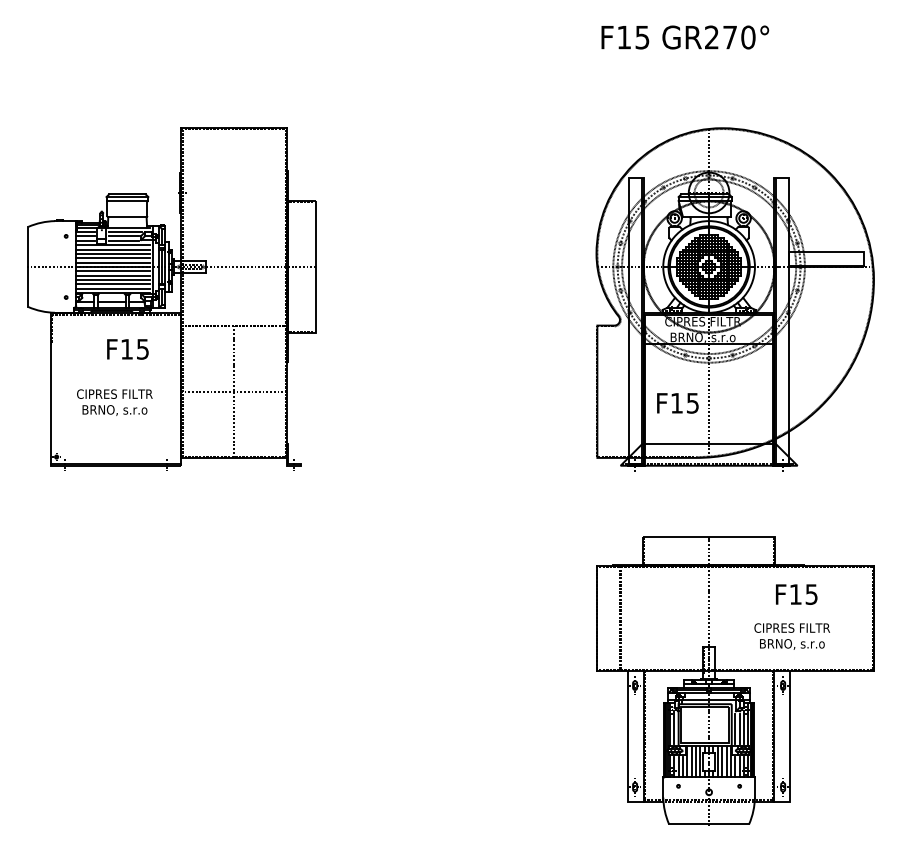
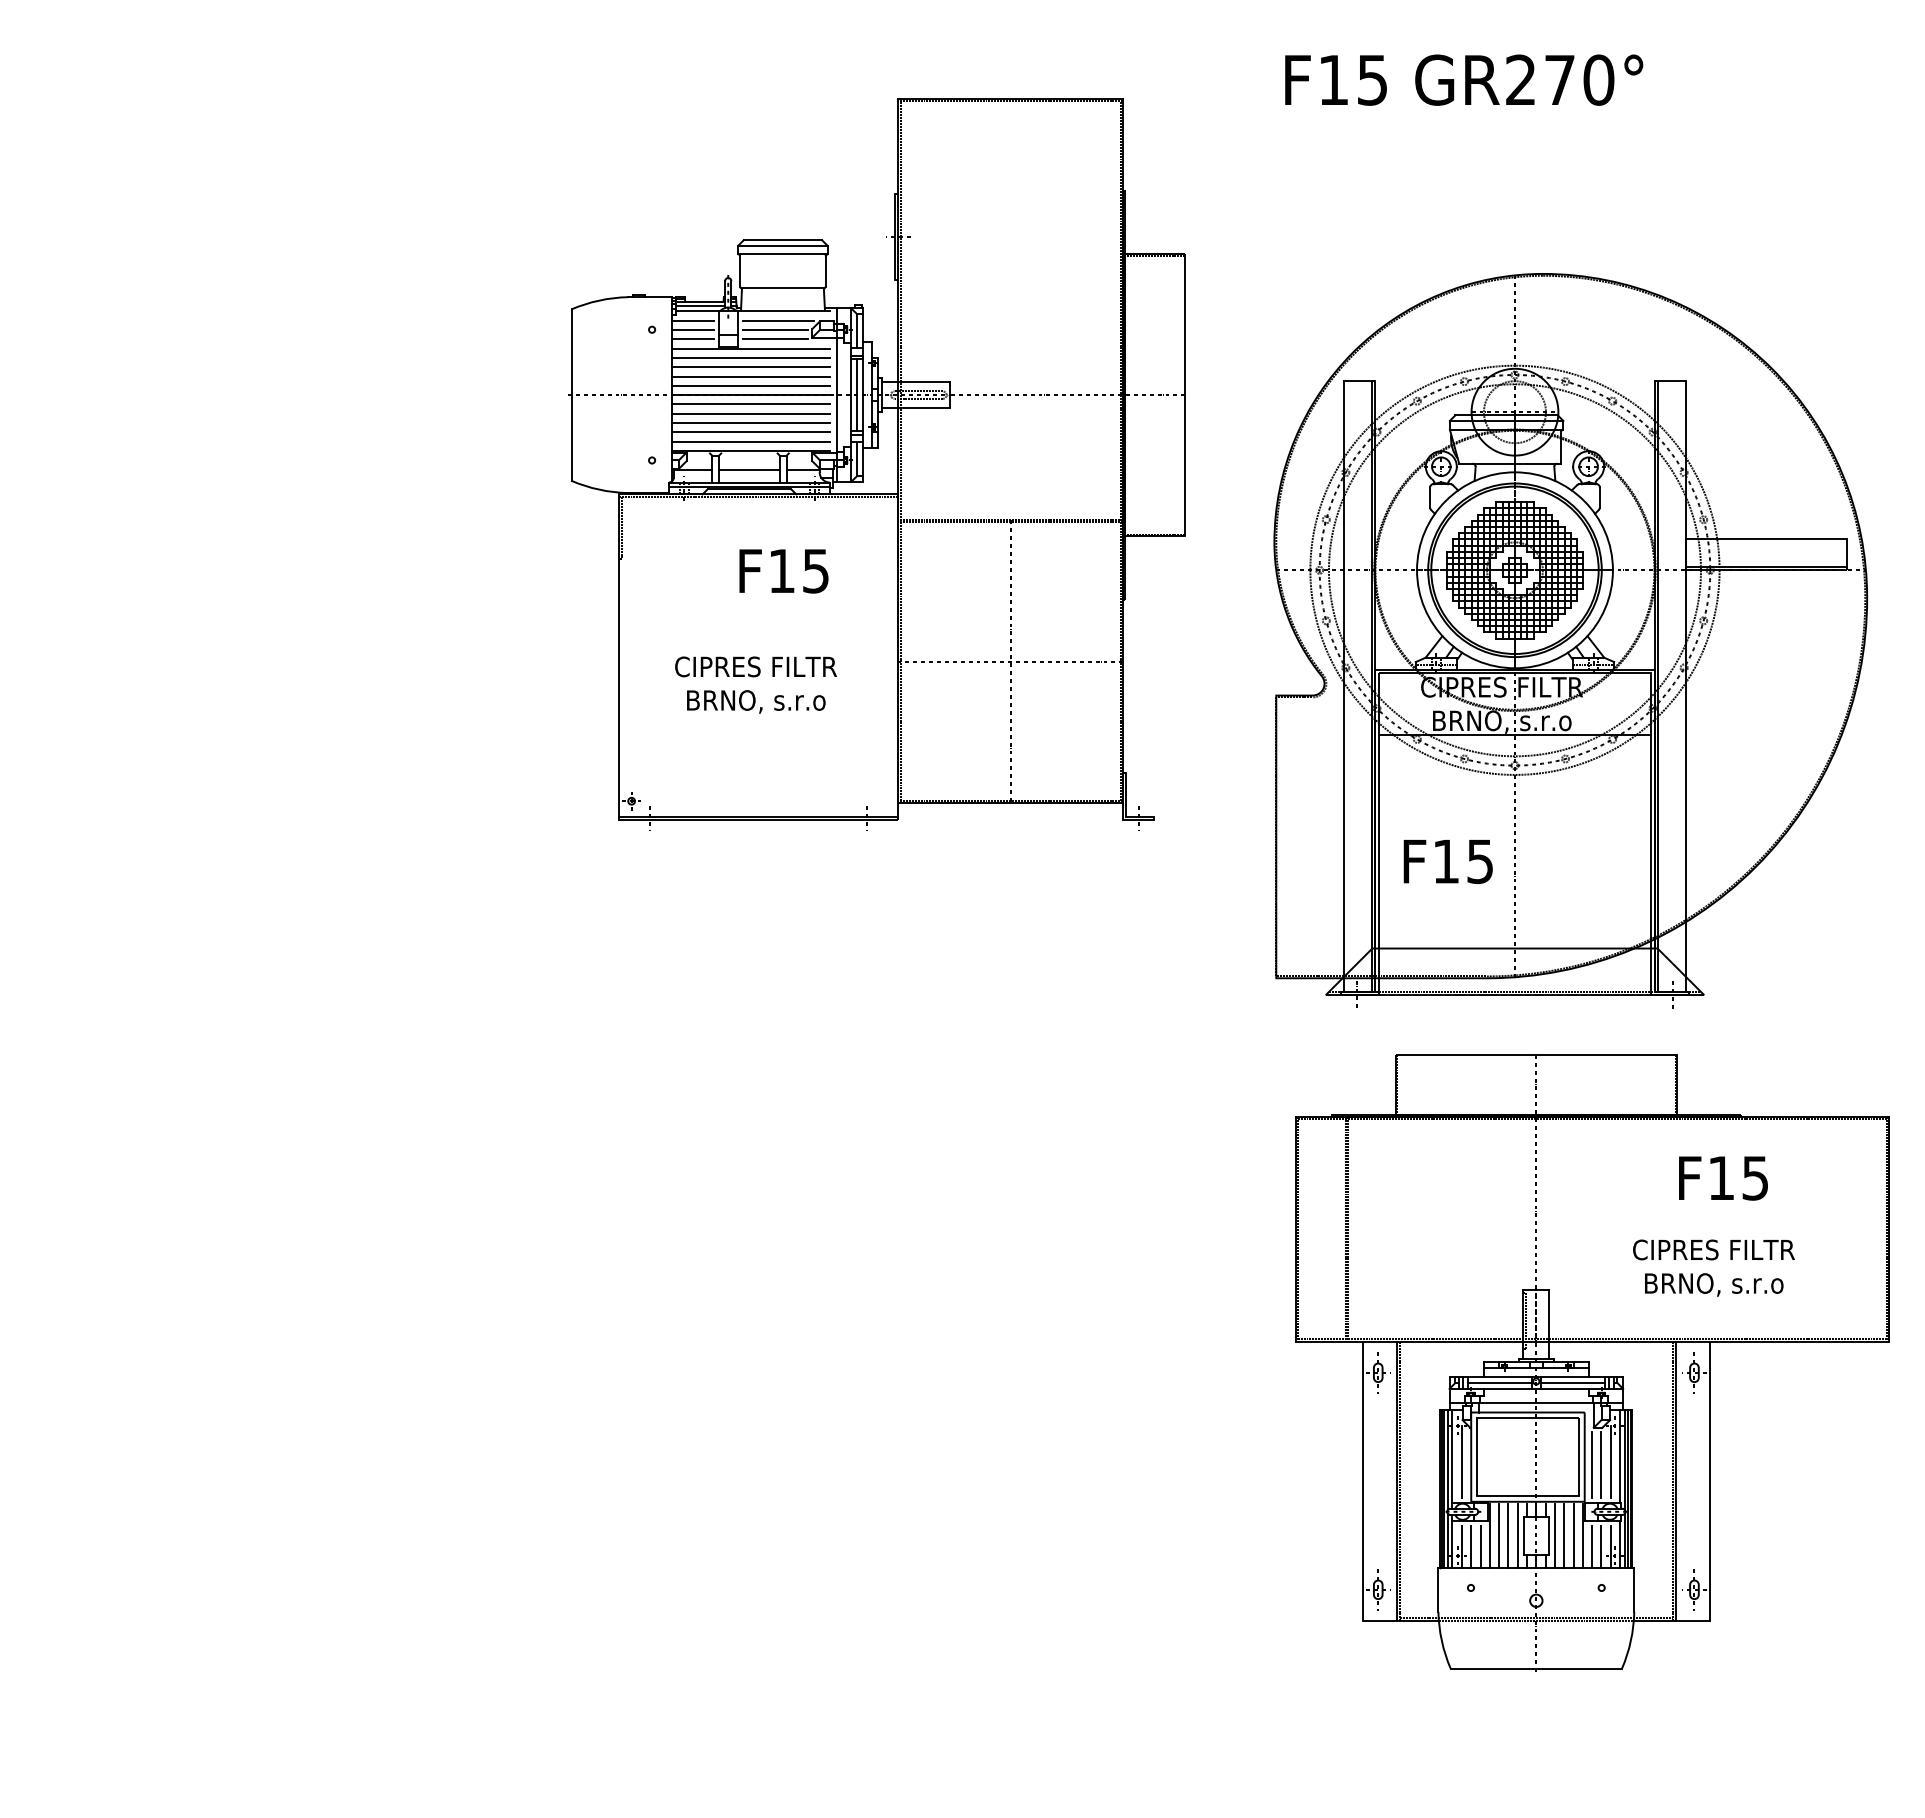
part: (171, 298) -> (877, 462), moved
part: (735, 680) -> (1592, 1361), moved

